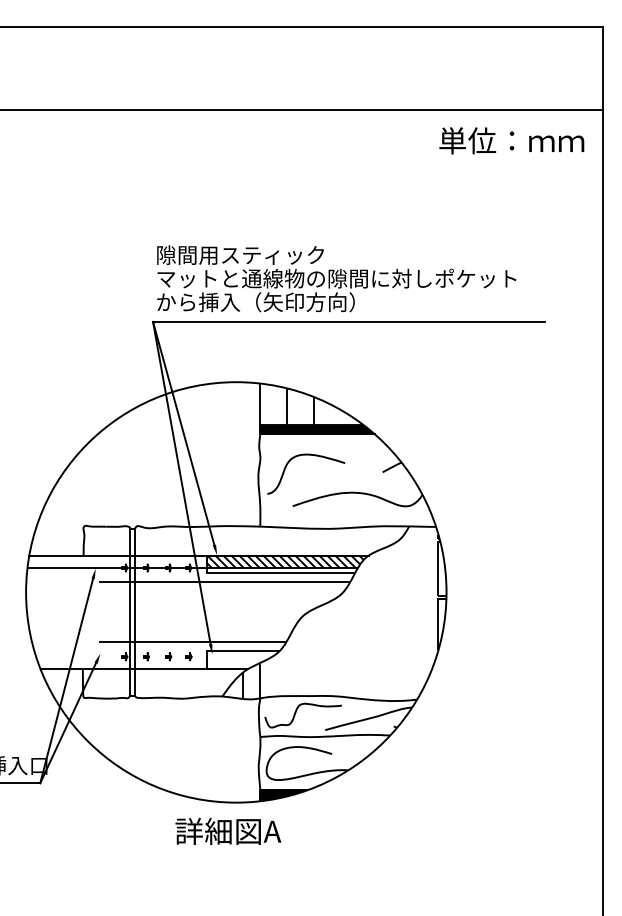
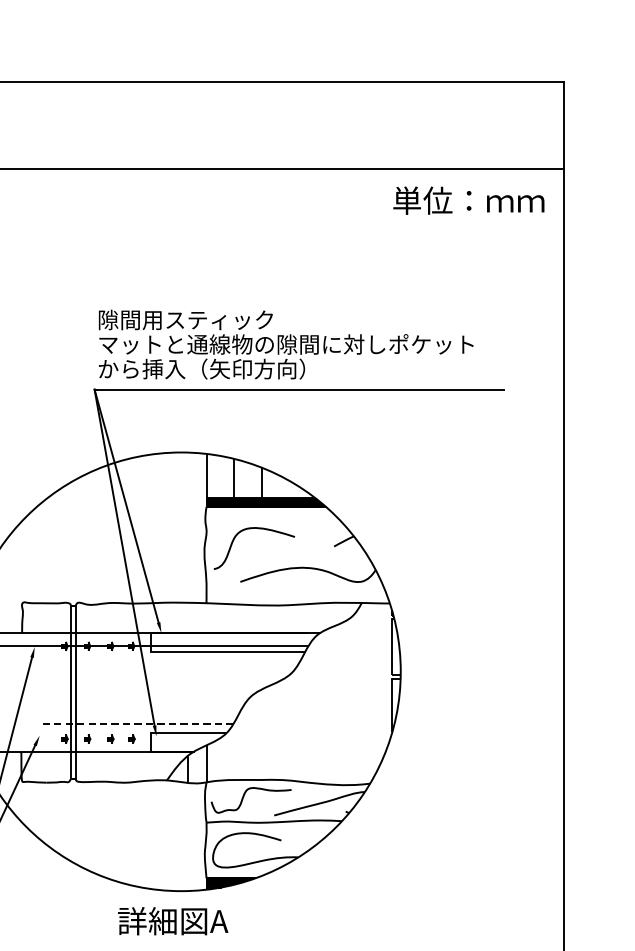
hatch: (286, 561) -> (233, 639), removed
line: (225, 582) -> (170, 661), removed
line: (192, 642) -> (135, 724), solid -> dashed

